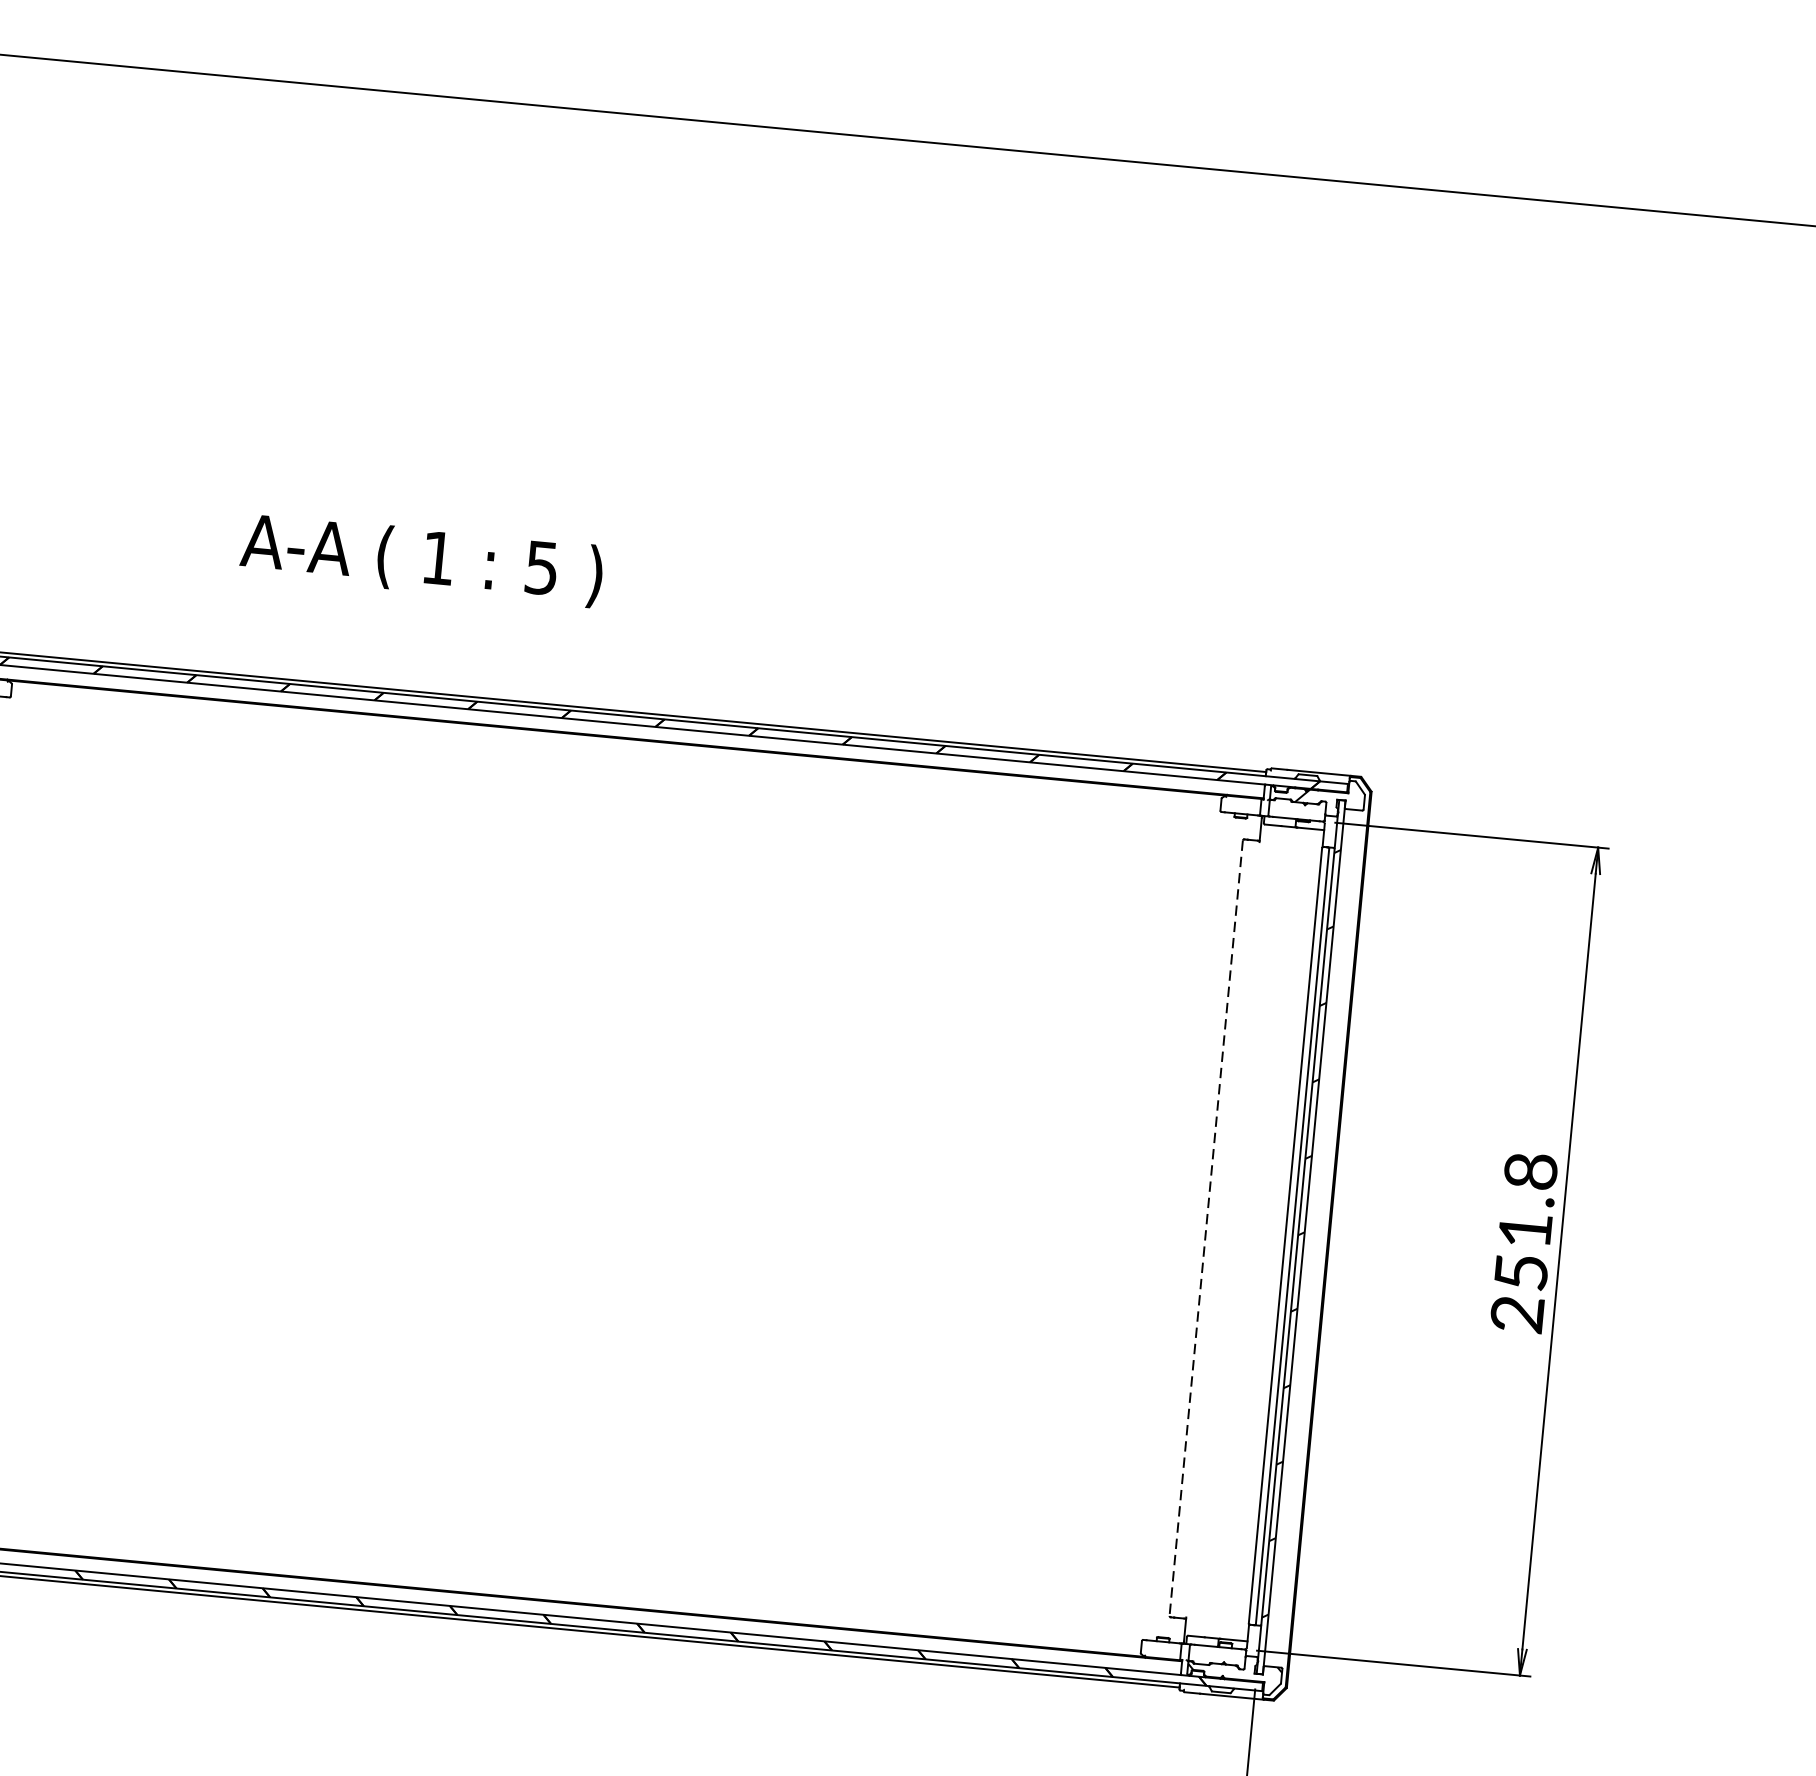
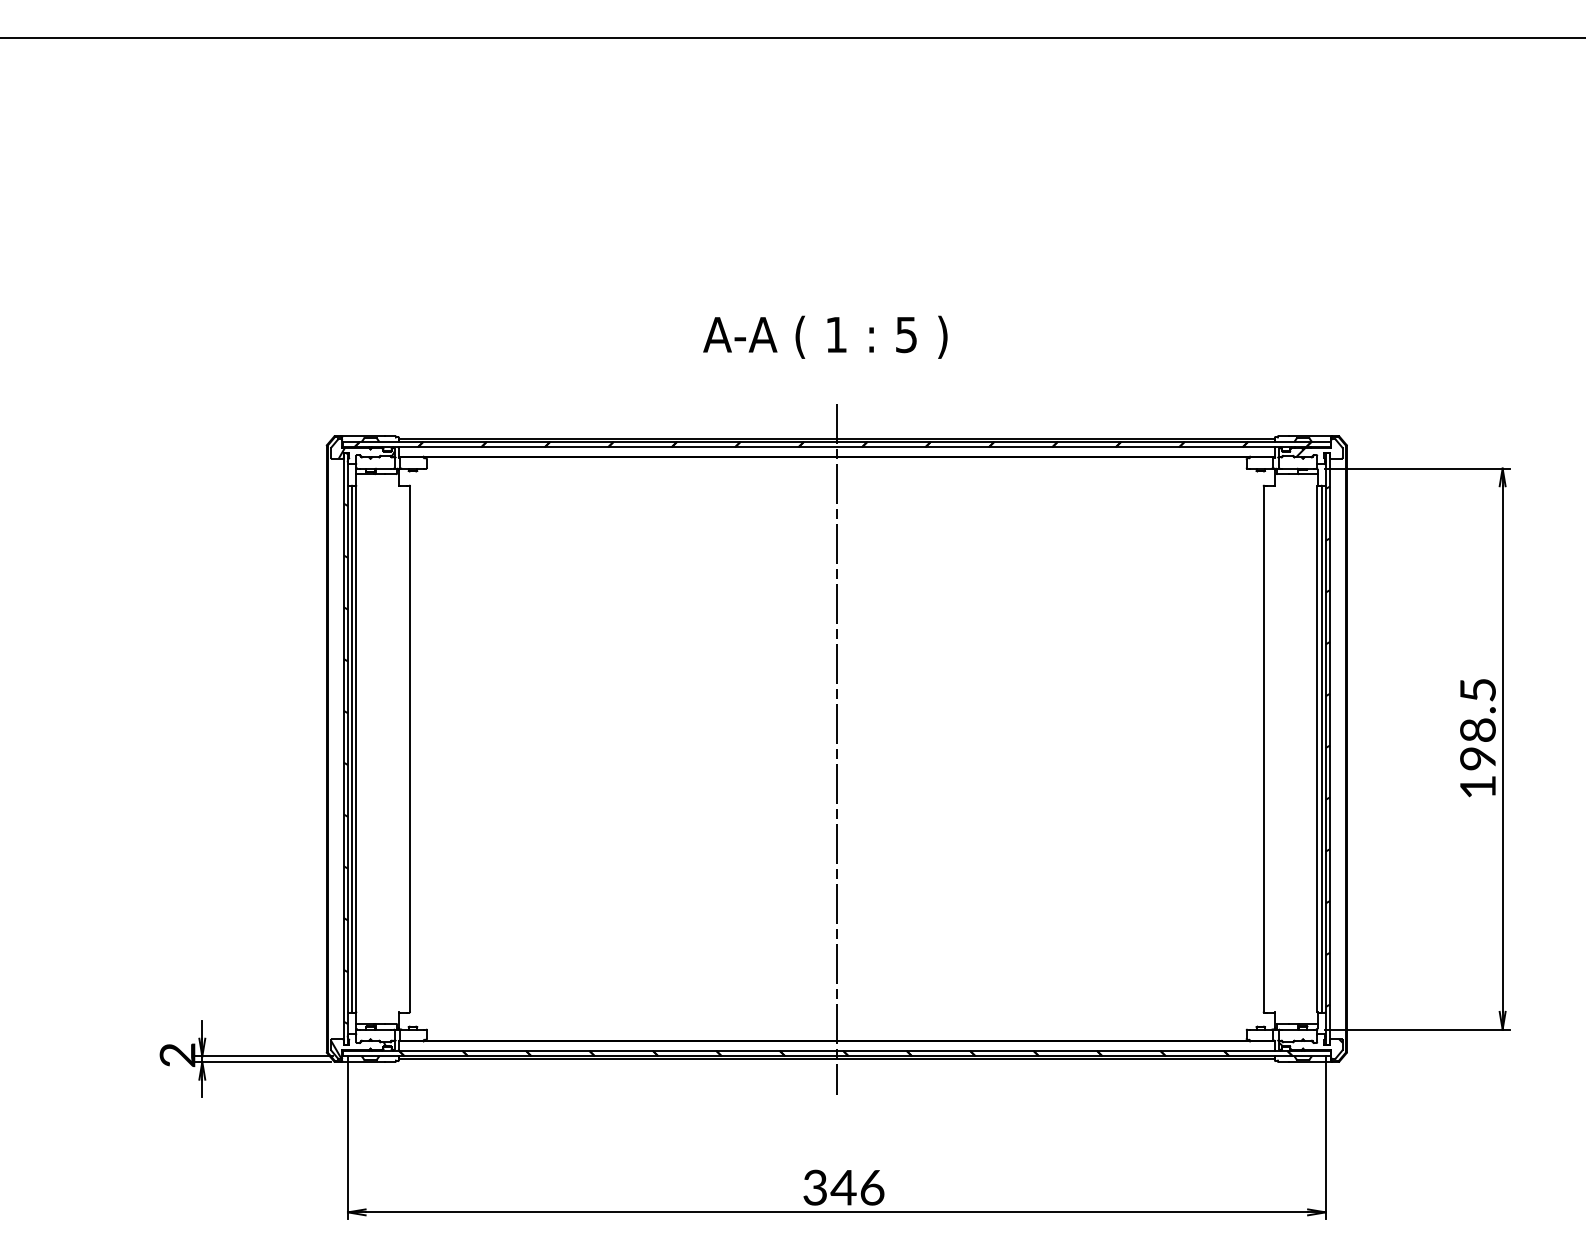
text: (422, 559) -> (825, 336), moved
line: (575, 1167) -> (836, 748), added
line: (1206, 1228) -> (1263, 749), dashed -> solid
text: (1523, 1242) -> (1477, 738), 251.8 -> 198.5

